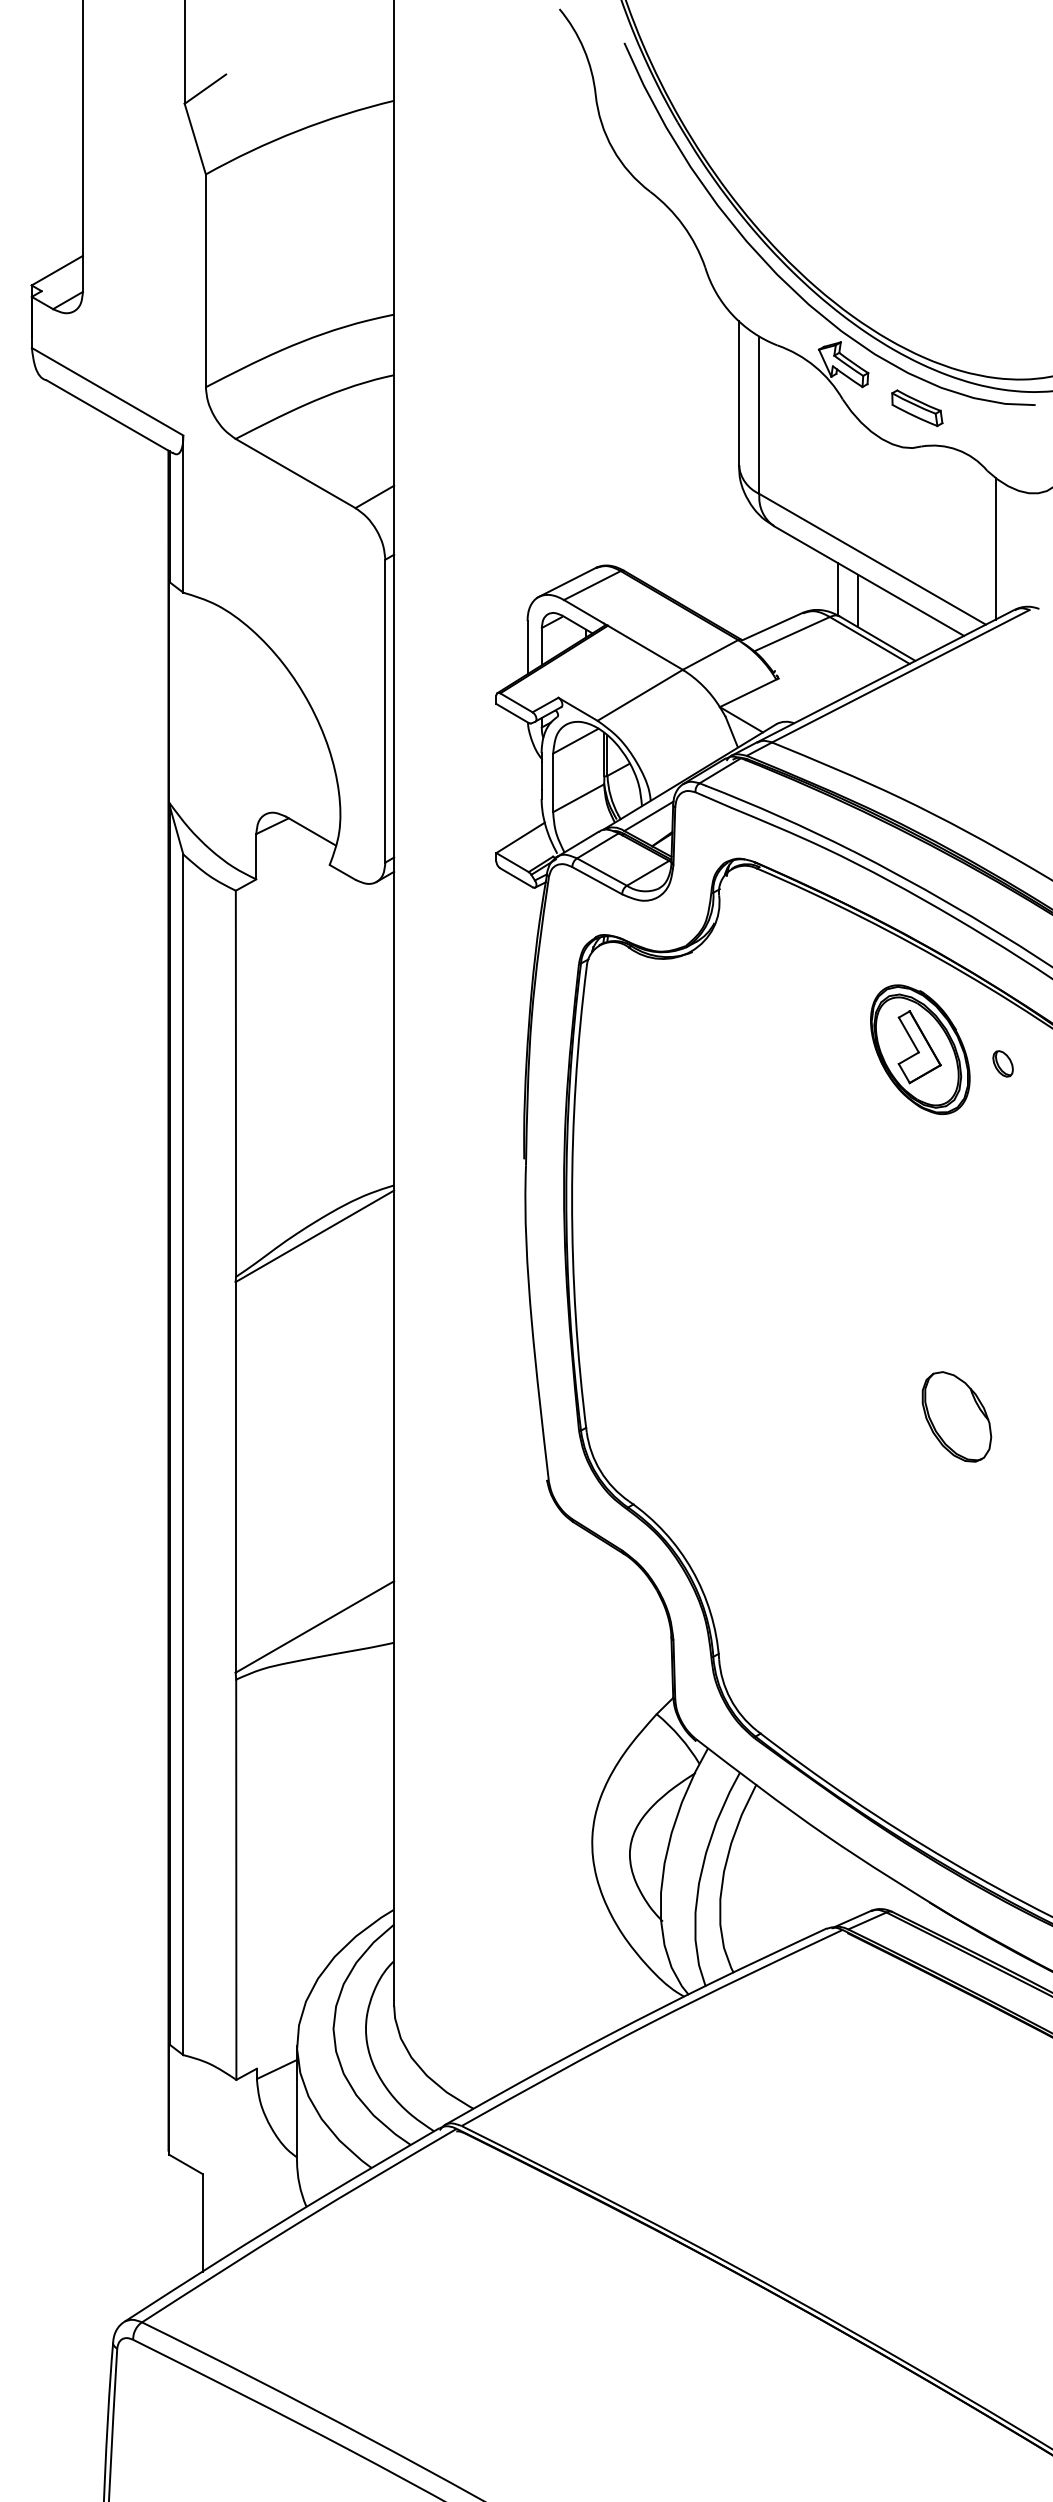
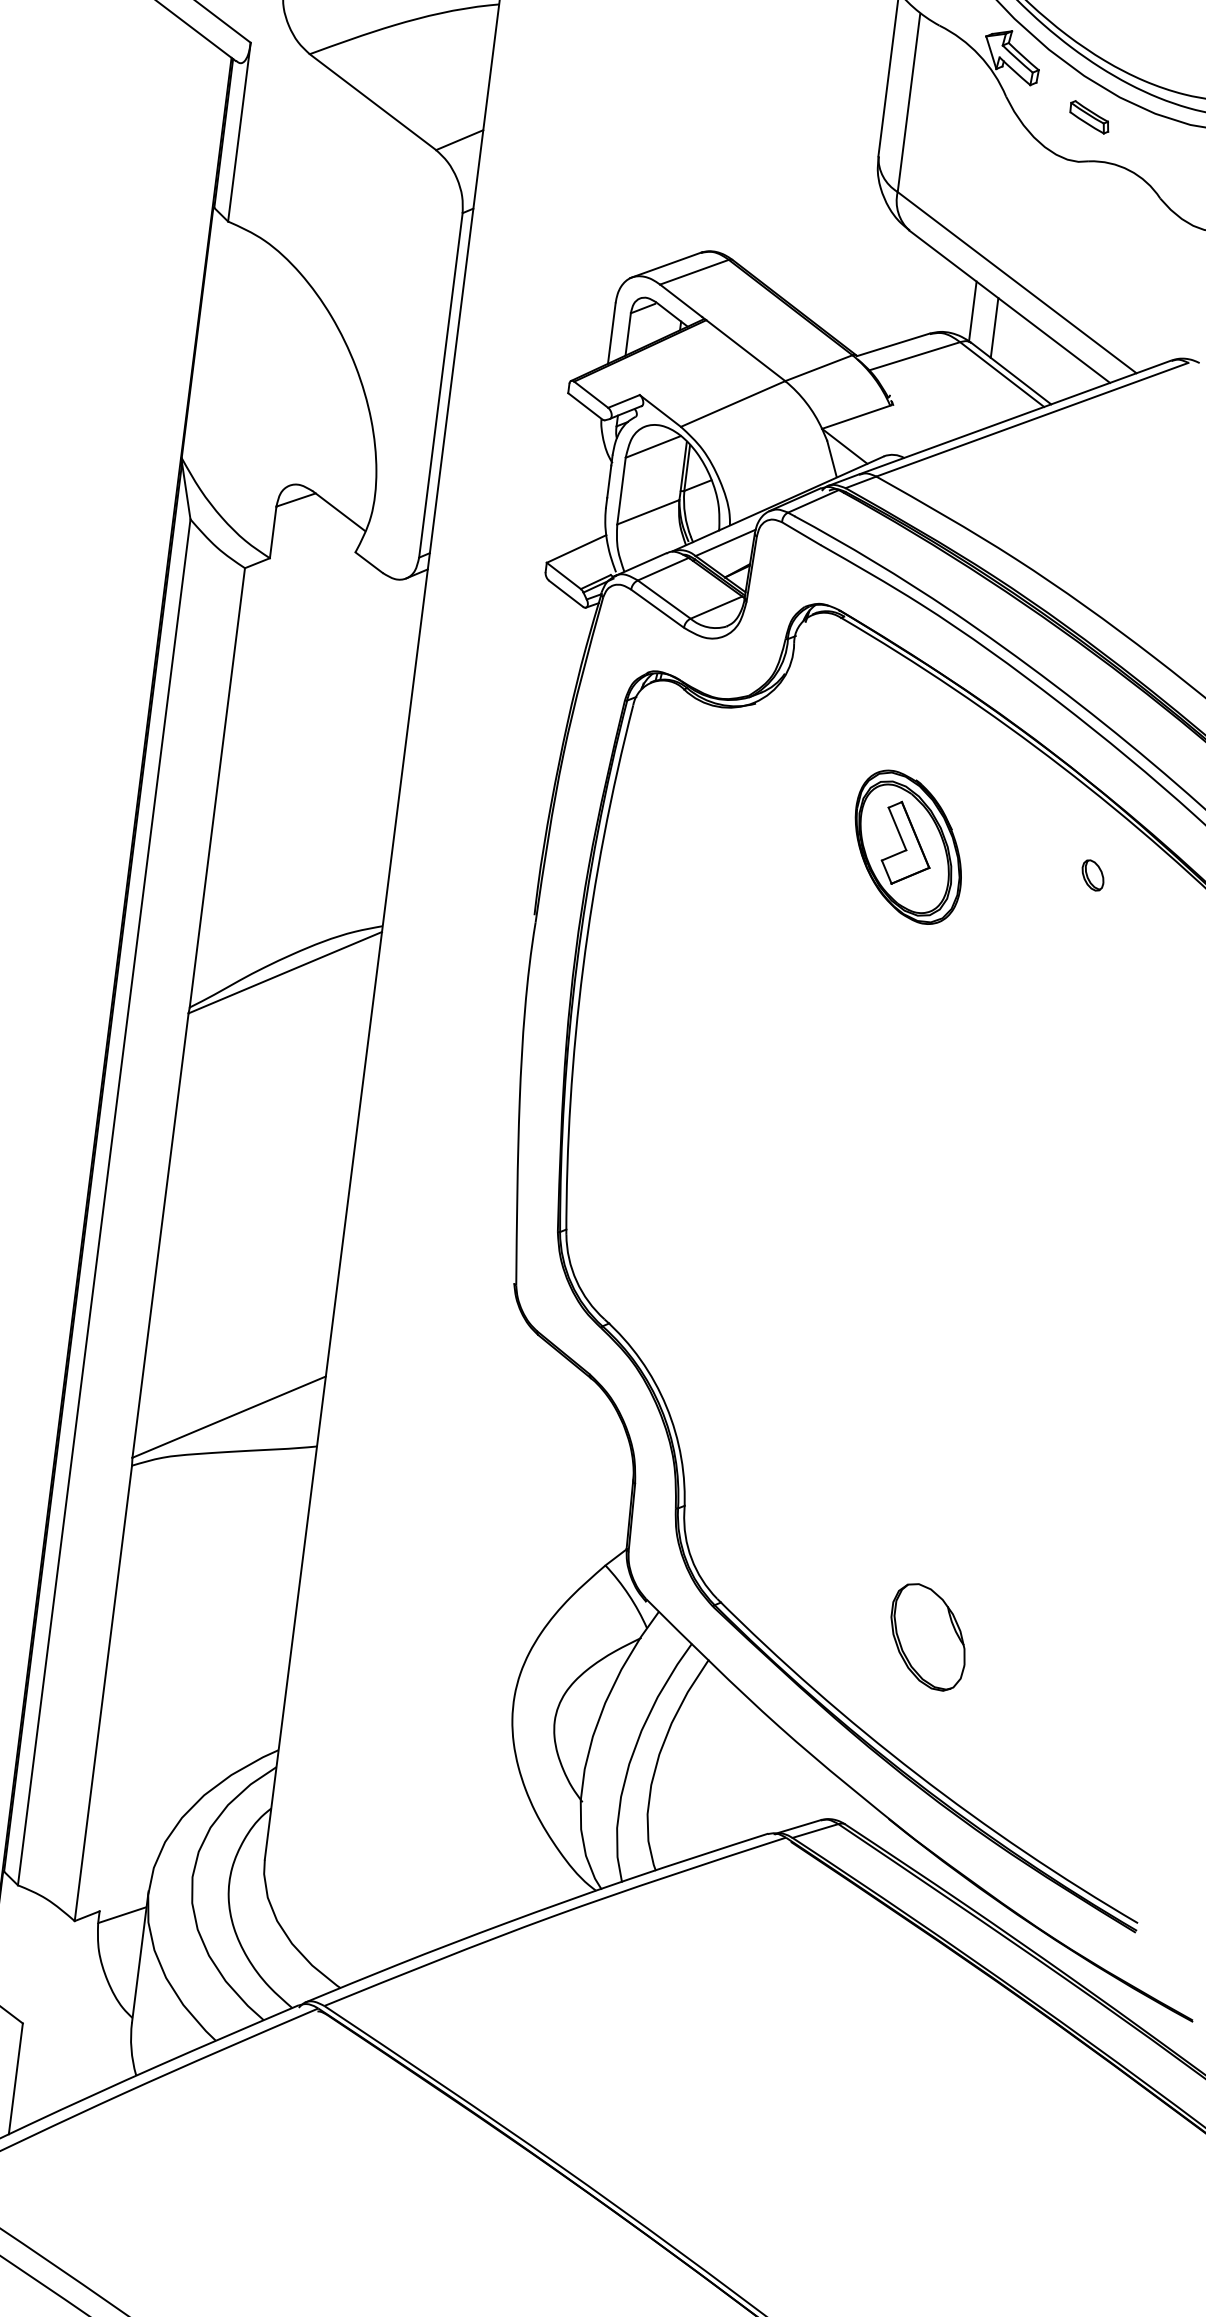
part: (917, 408) -> (1089, 117), size x0.7
line: (995, 548) -> (1158, 288), removed
part: (920, 1049) -> (908, 847), moved
part: (956, 1416) -> (927, 1636), moved

